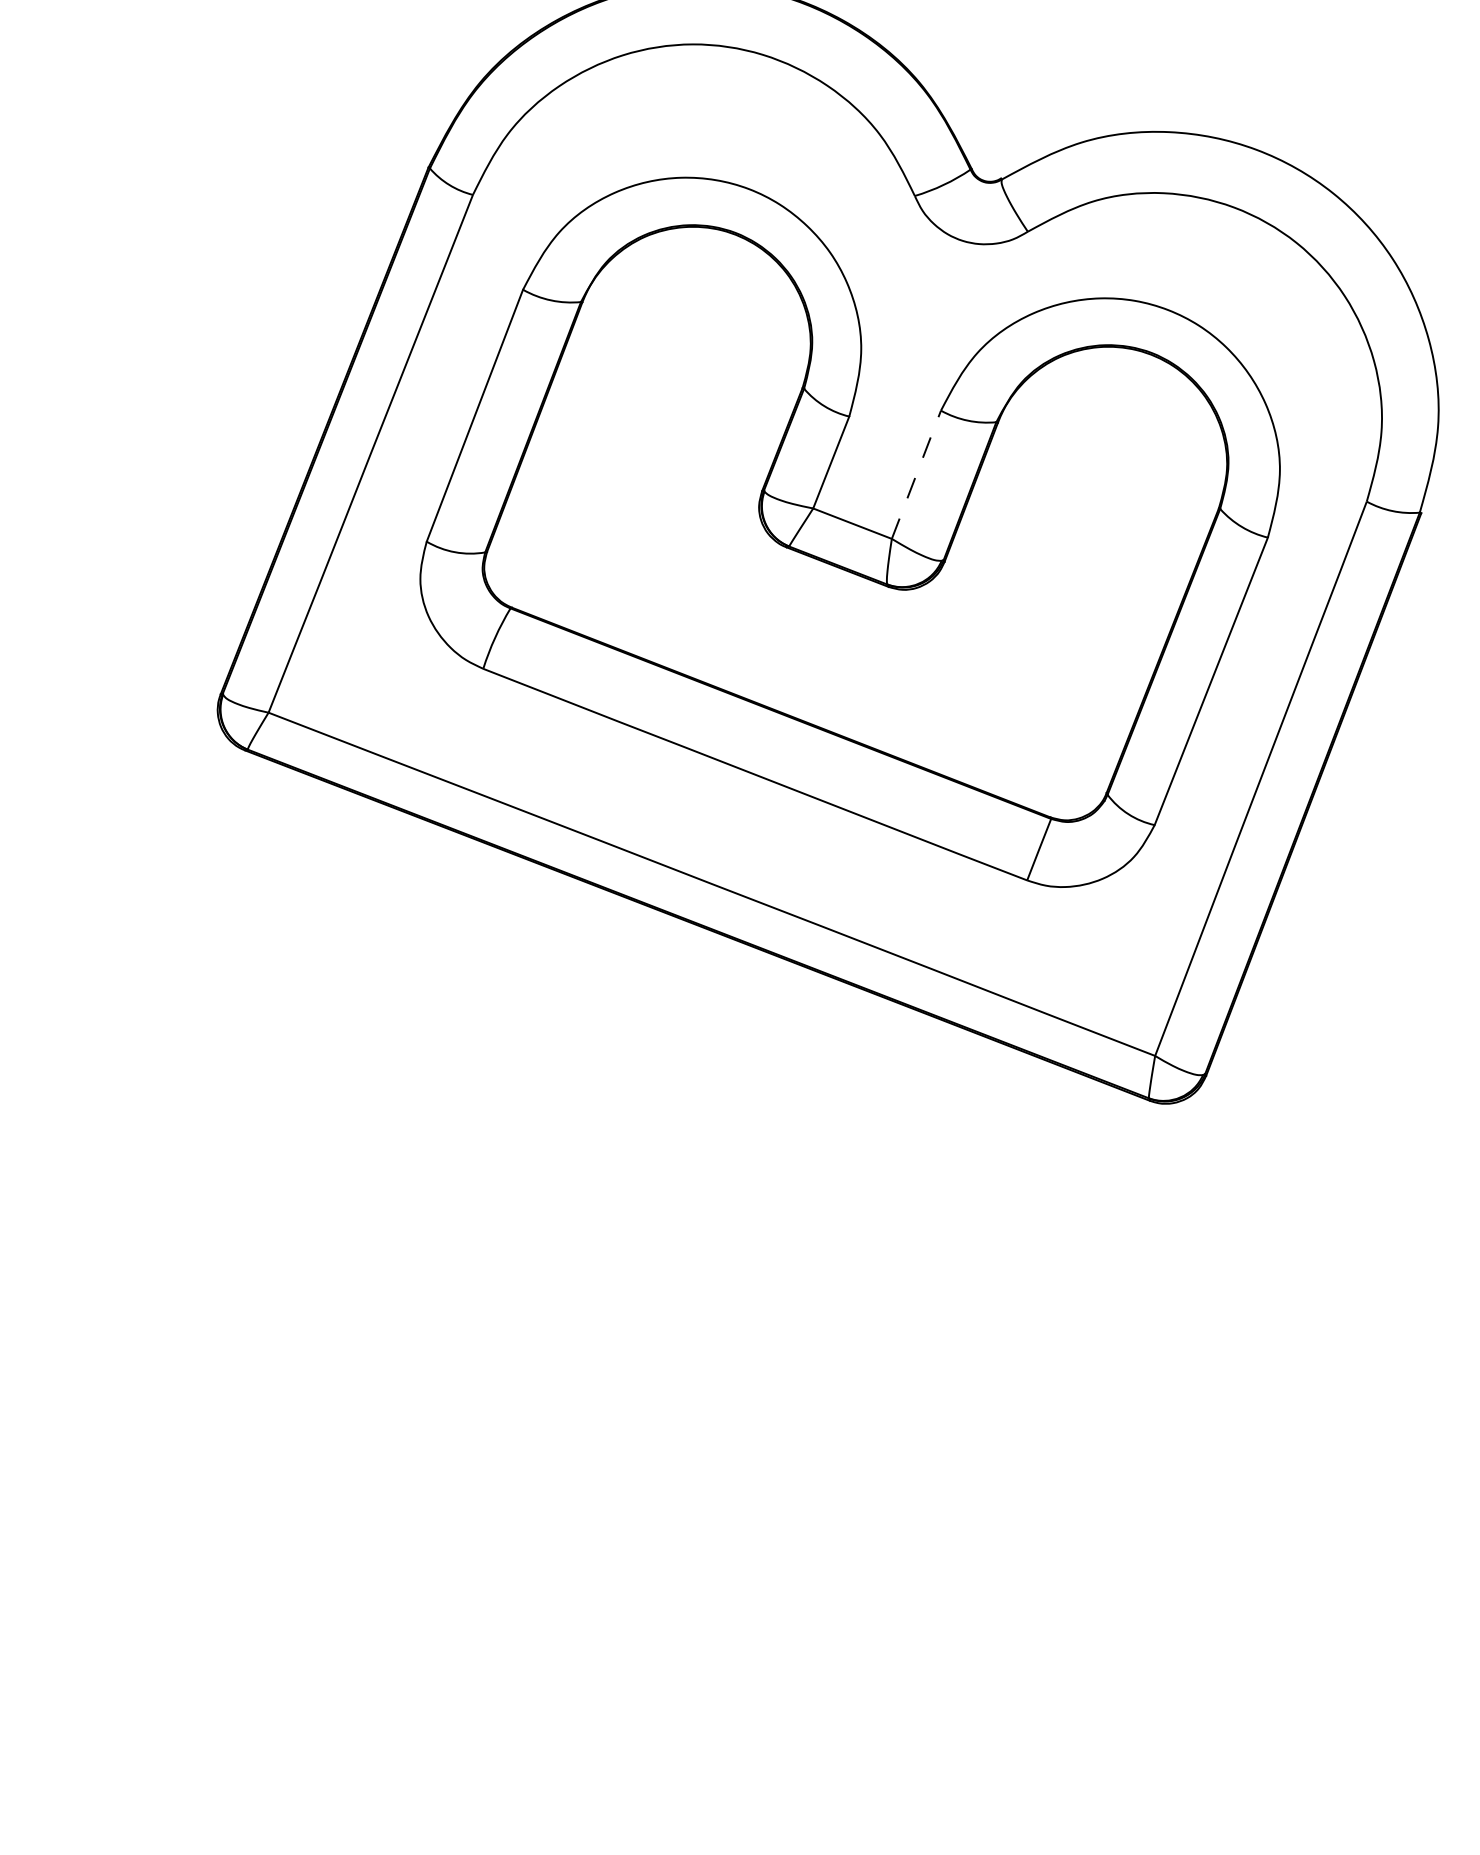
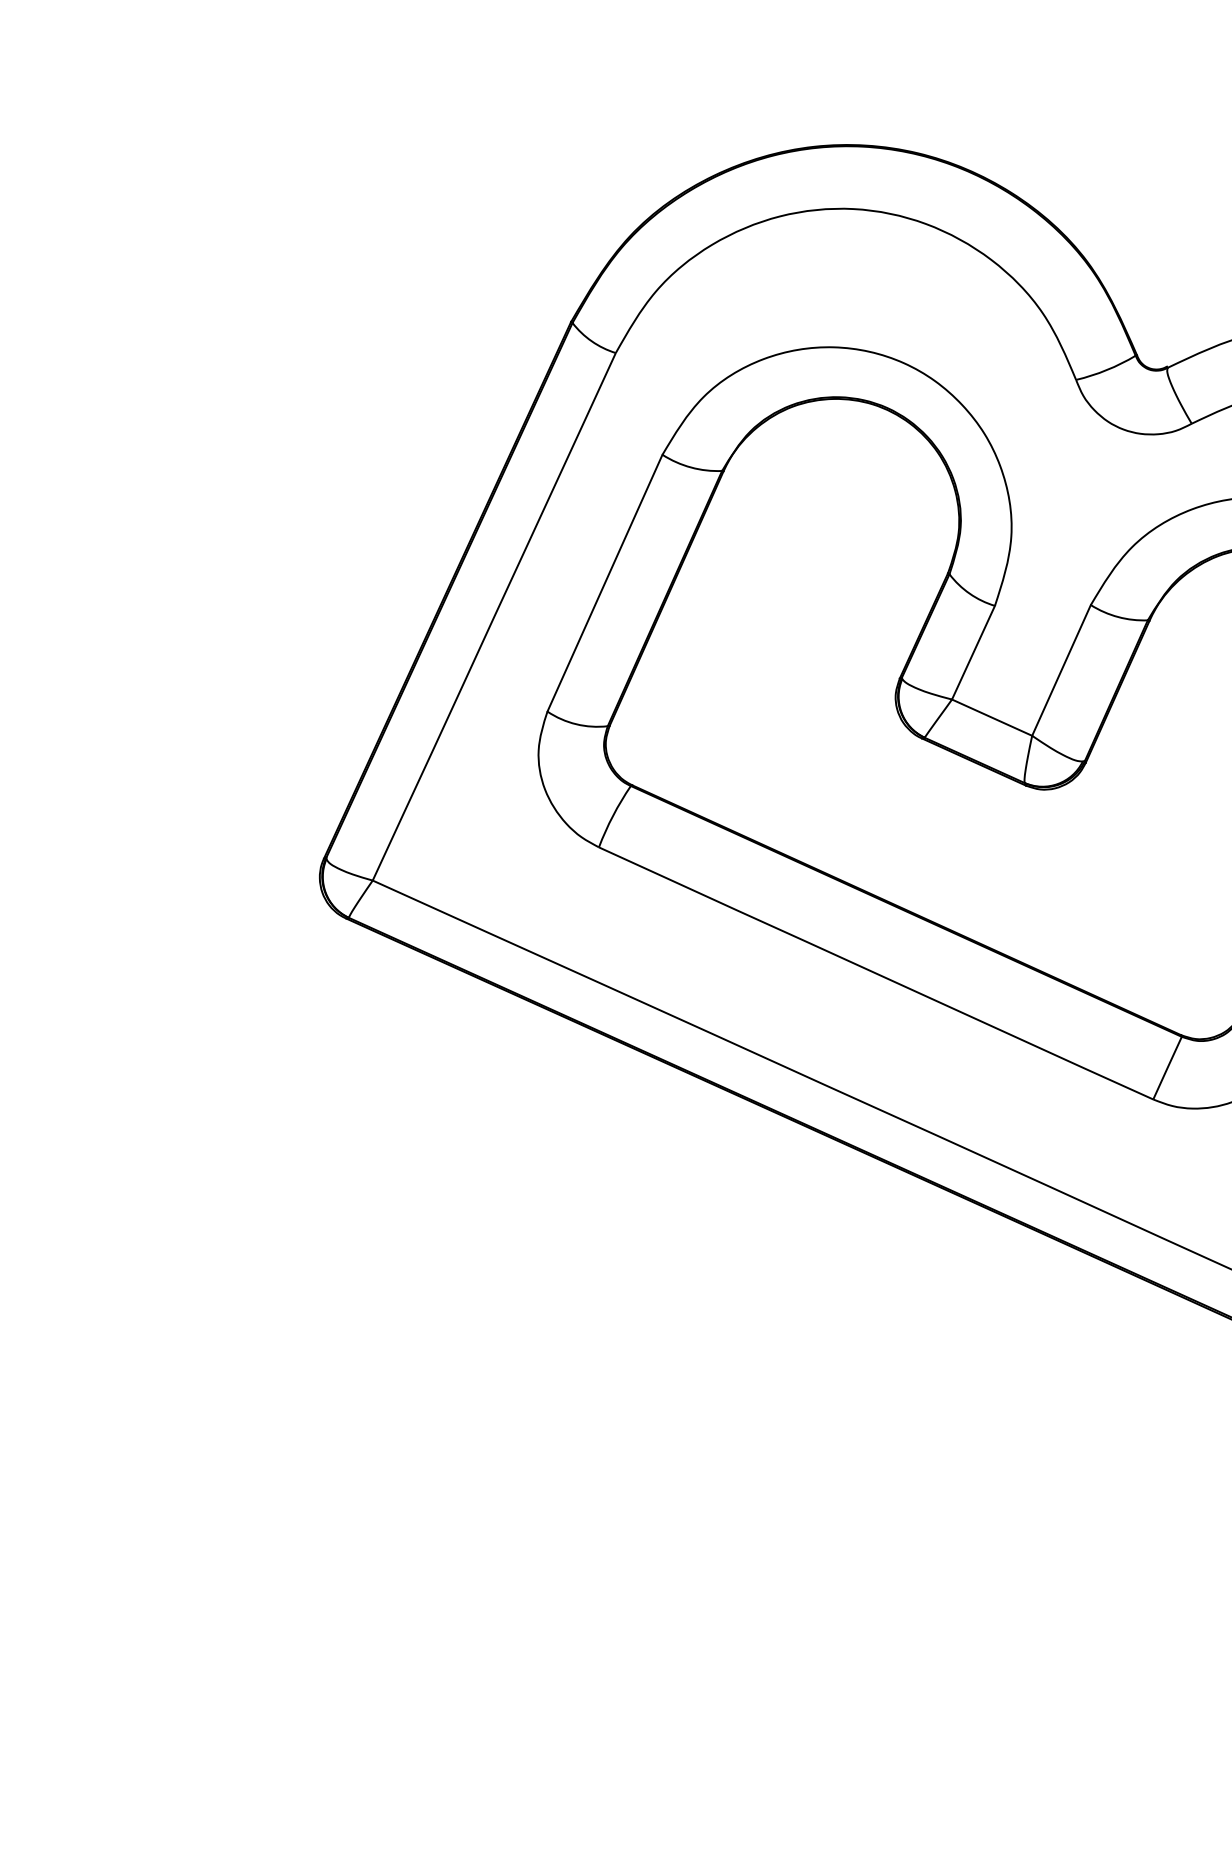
line: (916, 474) -> (1061, 670), dashed -> solid

